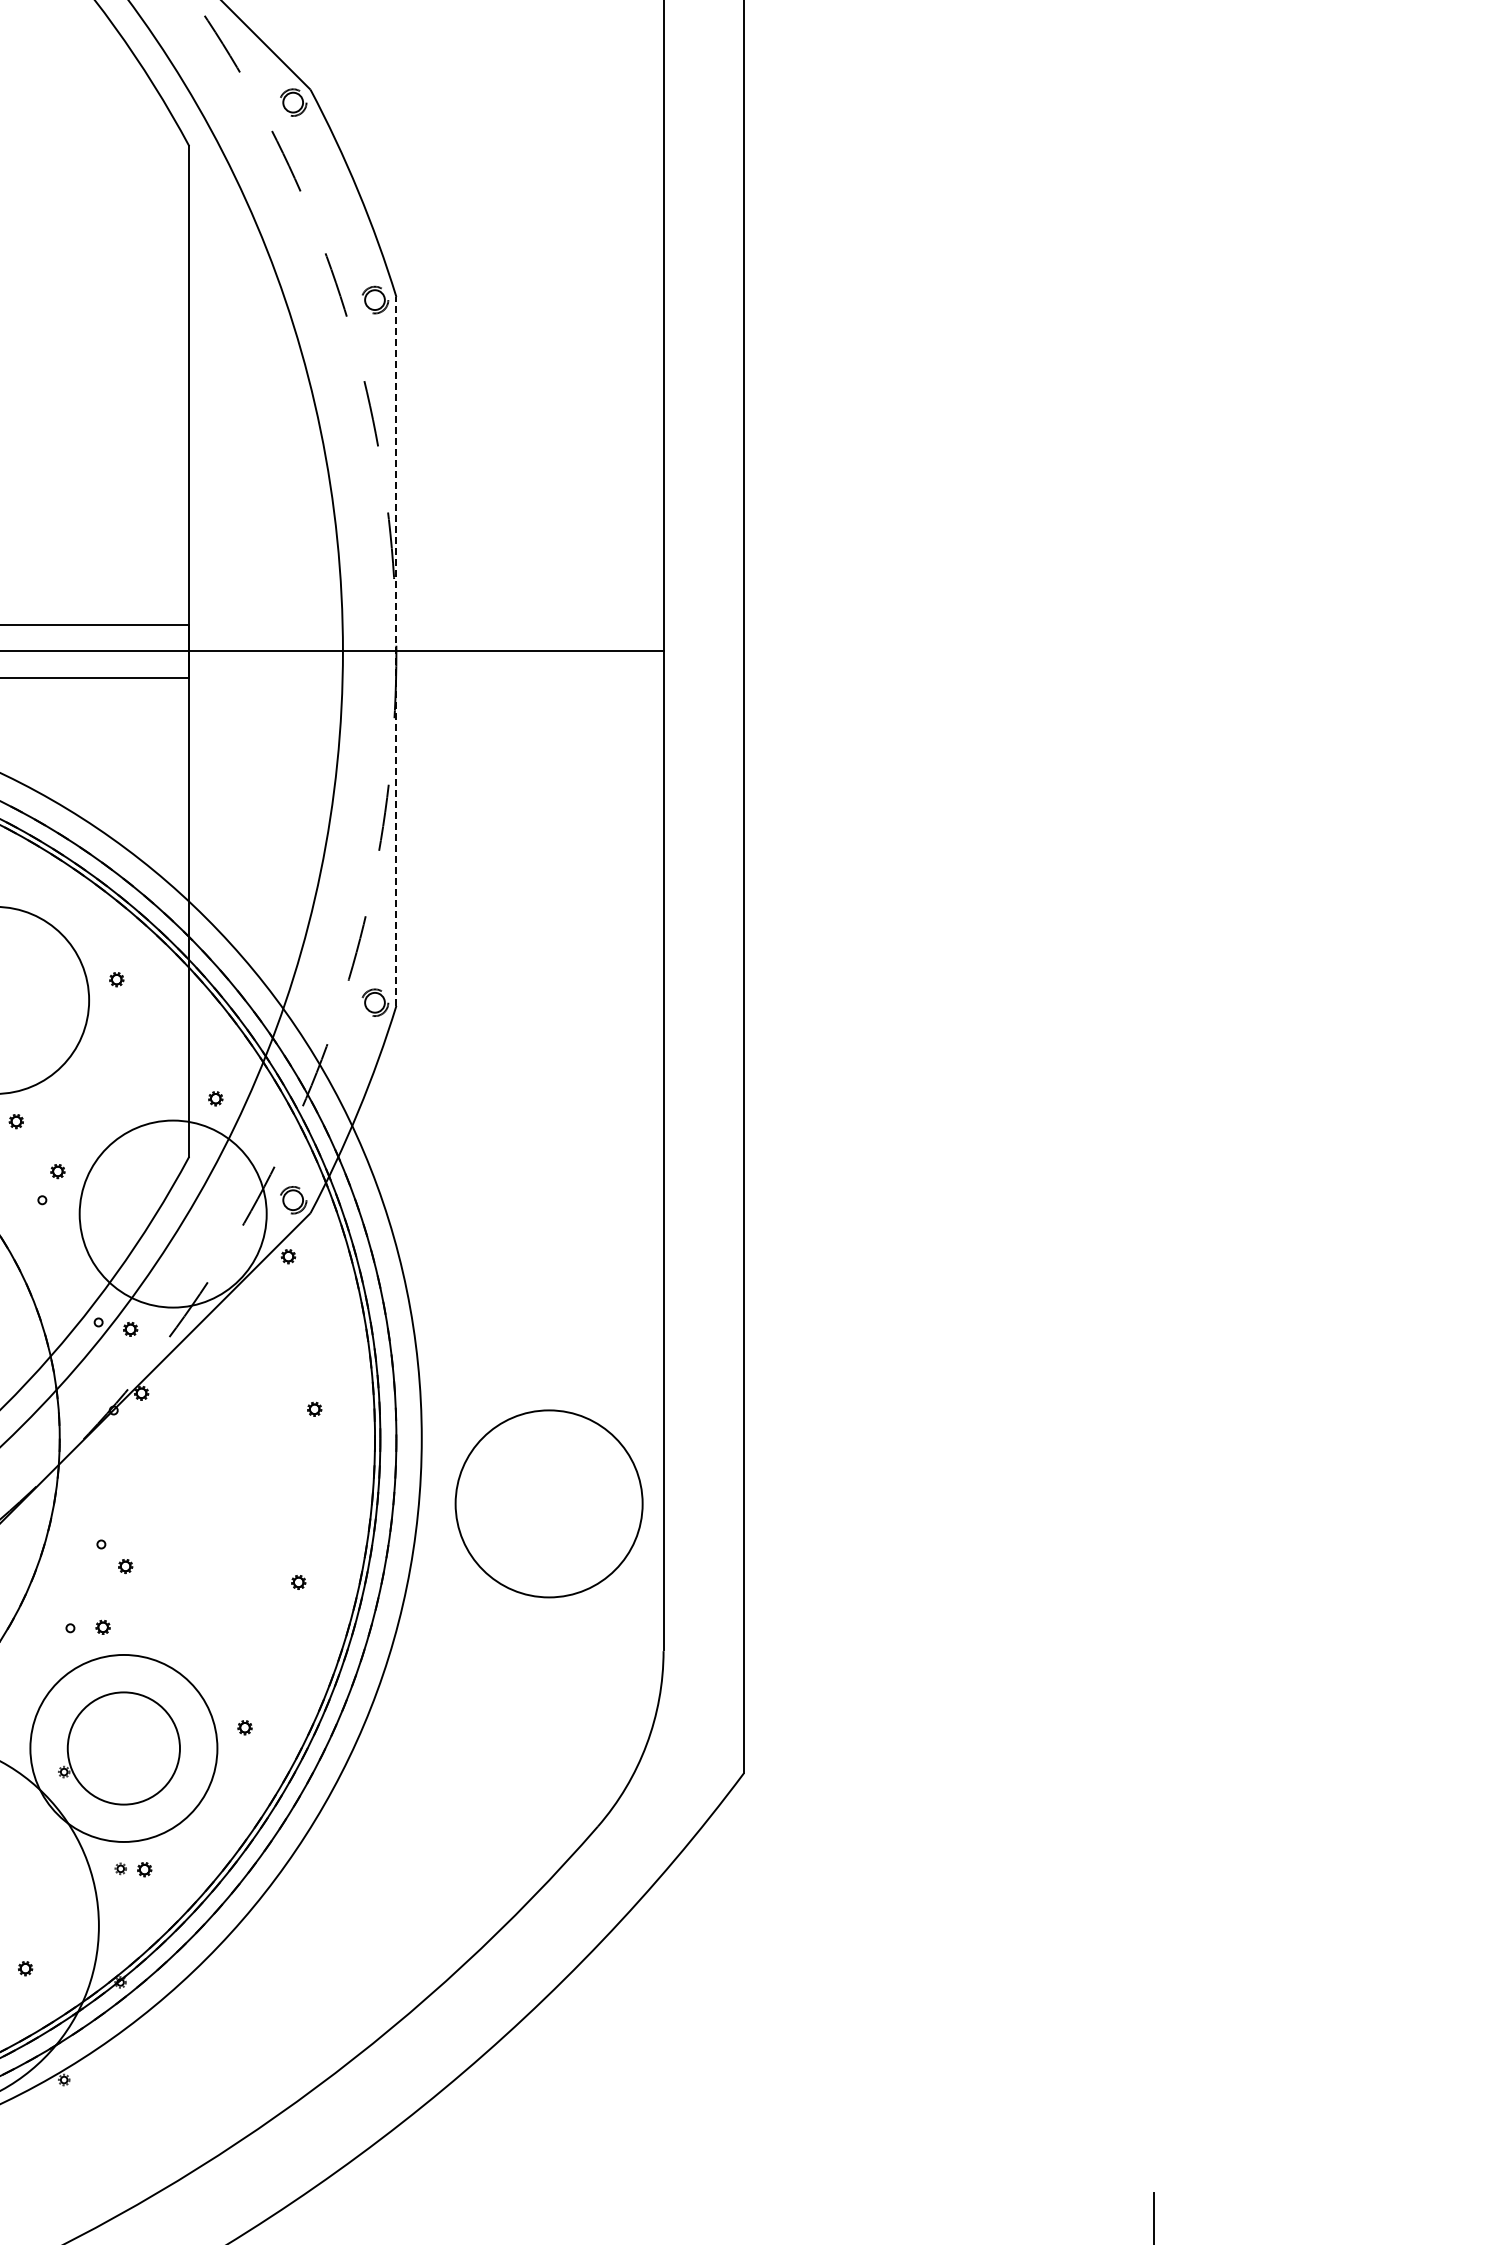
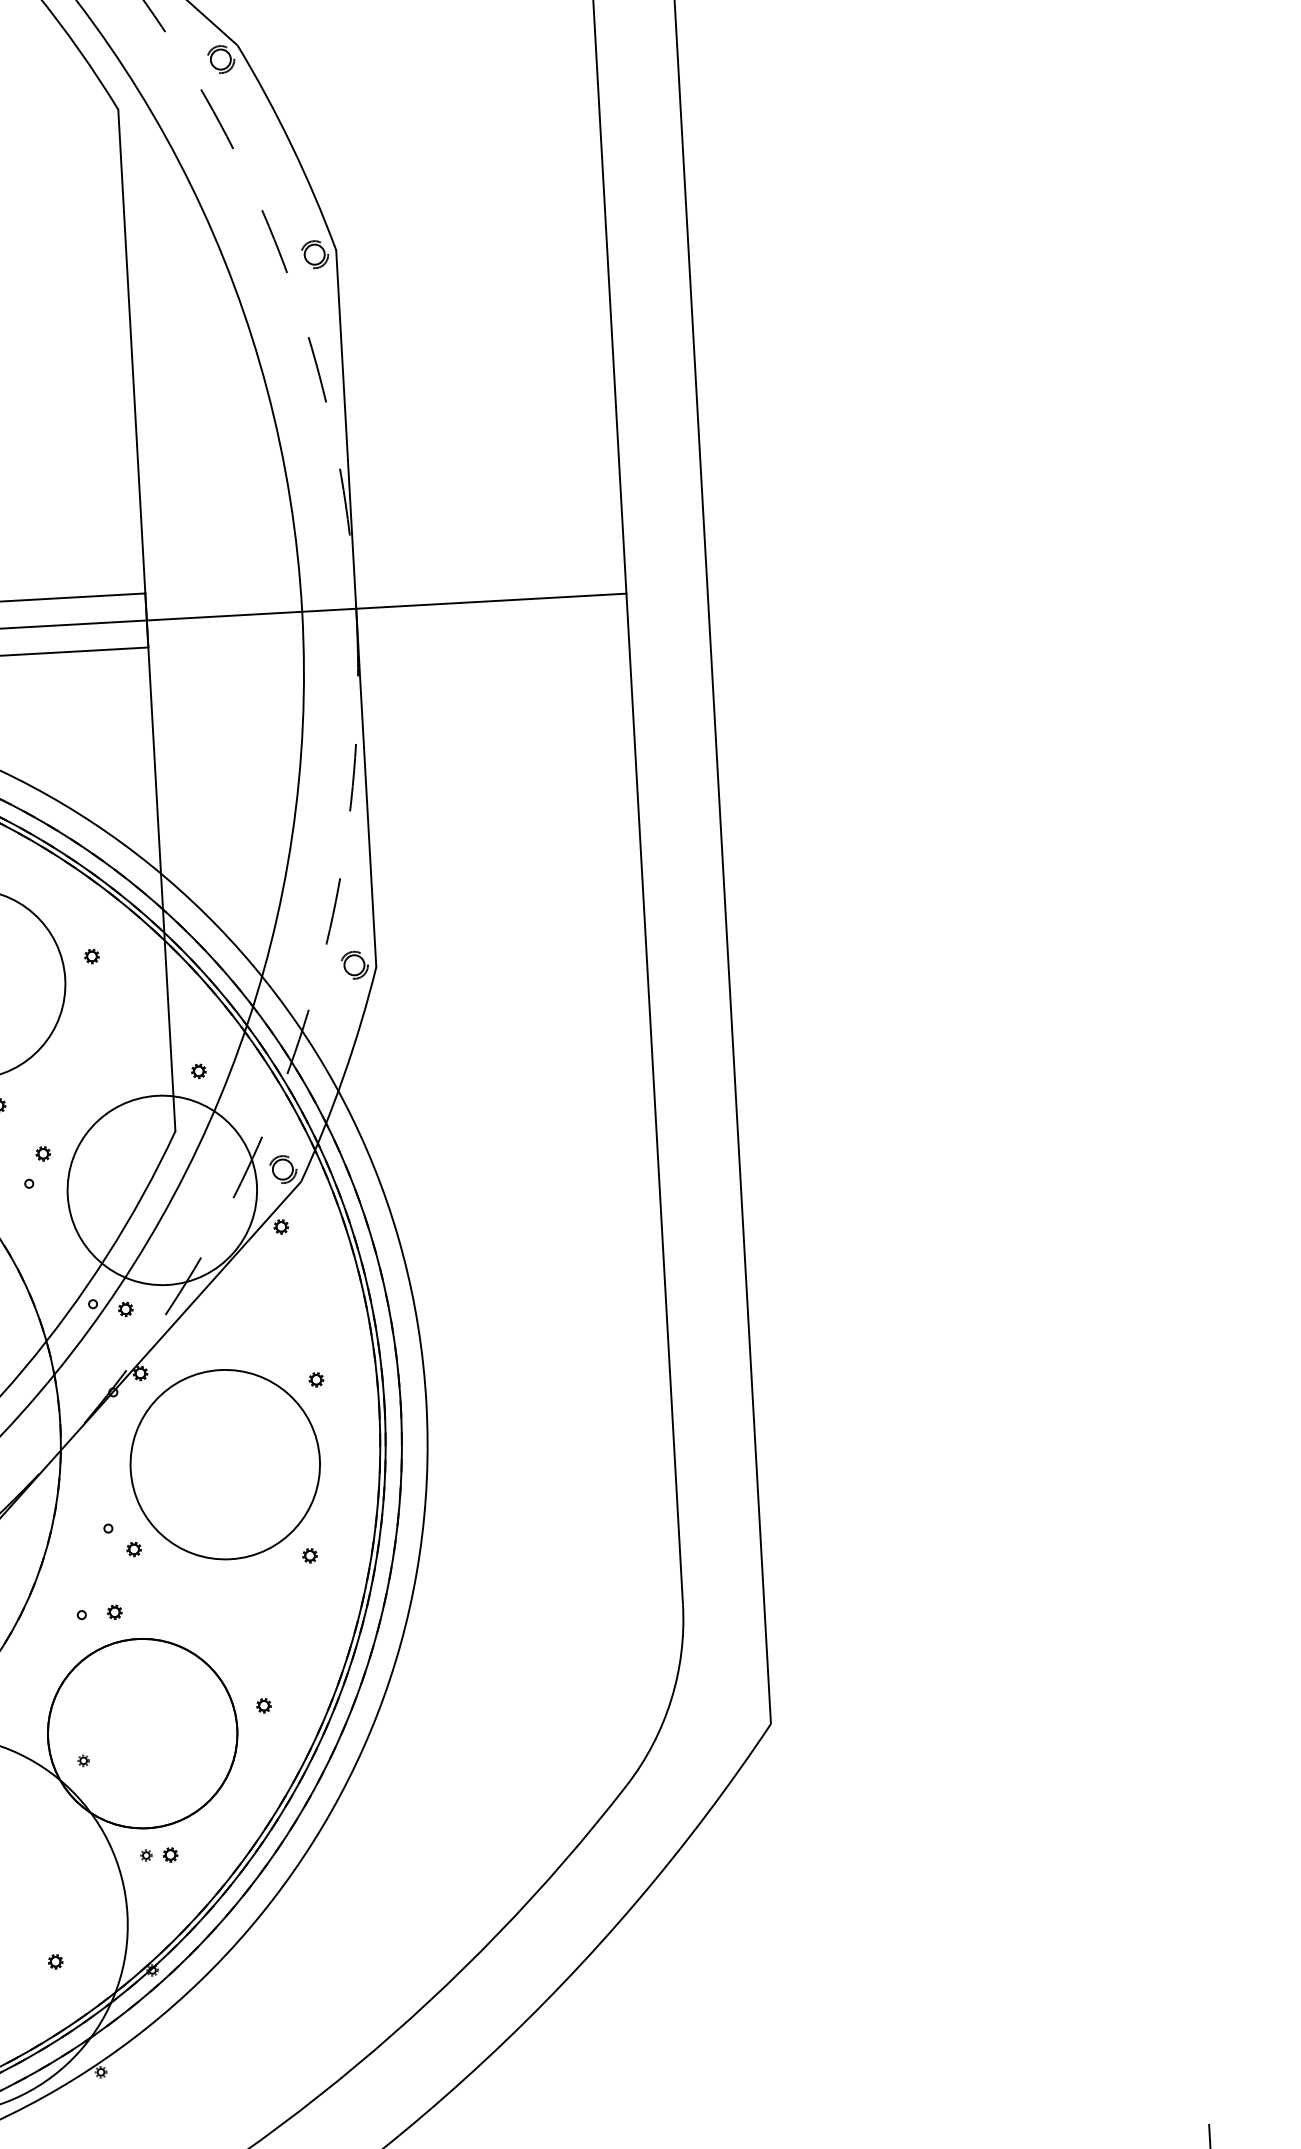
line: (396, 650) -> (356, 607), dashed -> solid
circle: (548, 1503) -> (224, 1464), moved
circle: (123, 1748) -> (142, 1733), size x1.67

